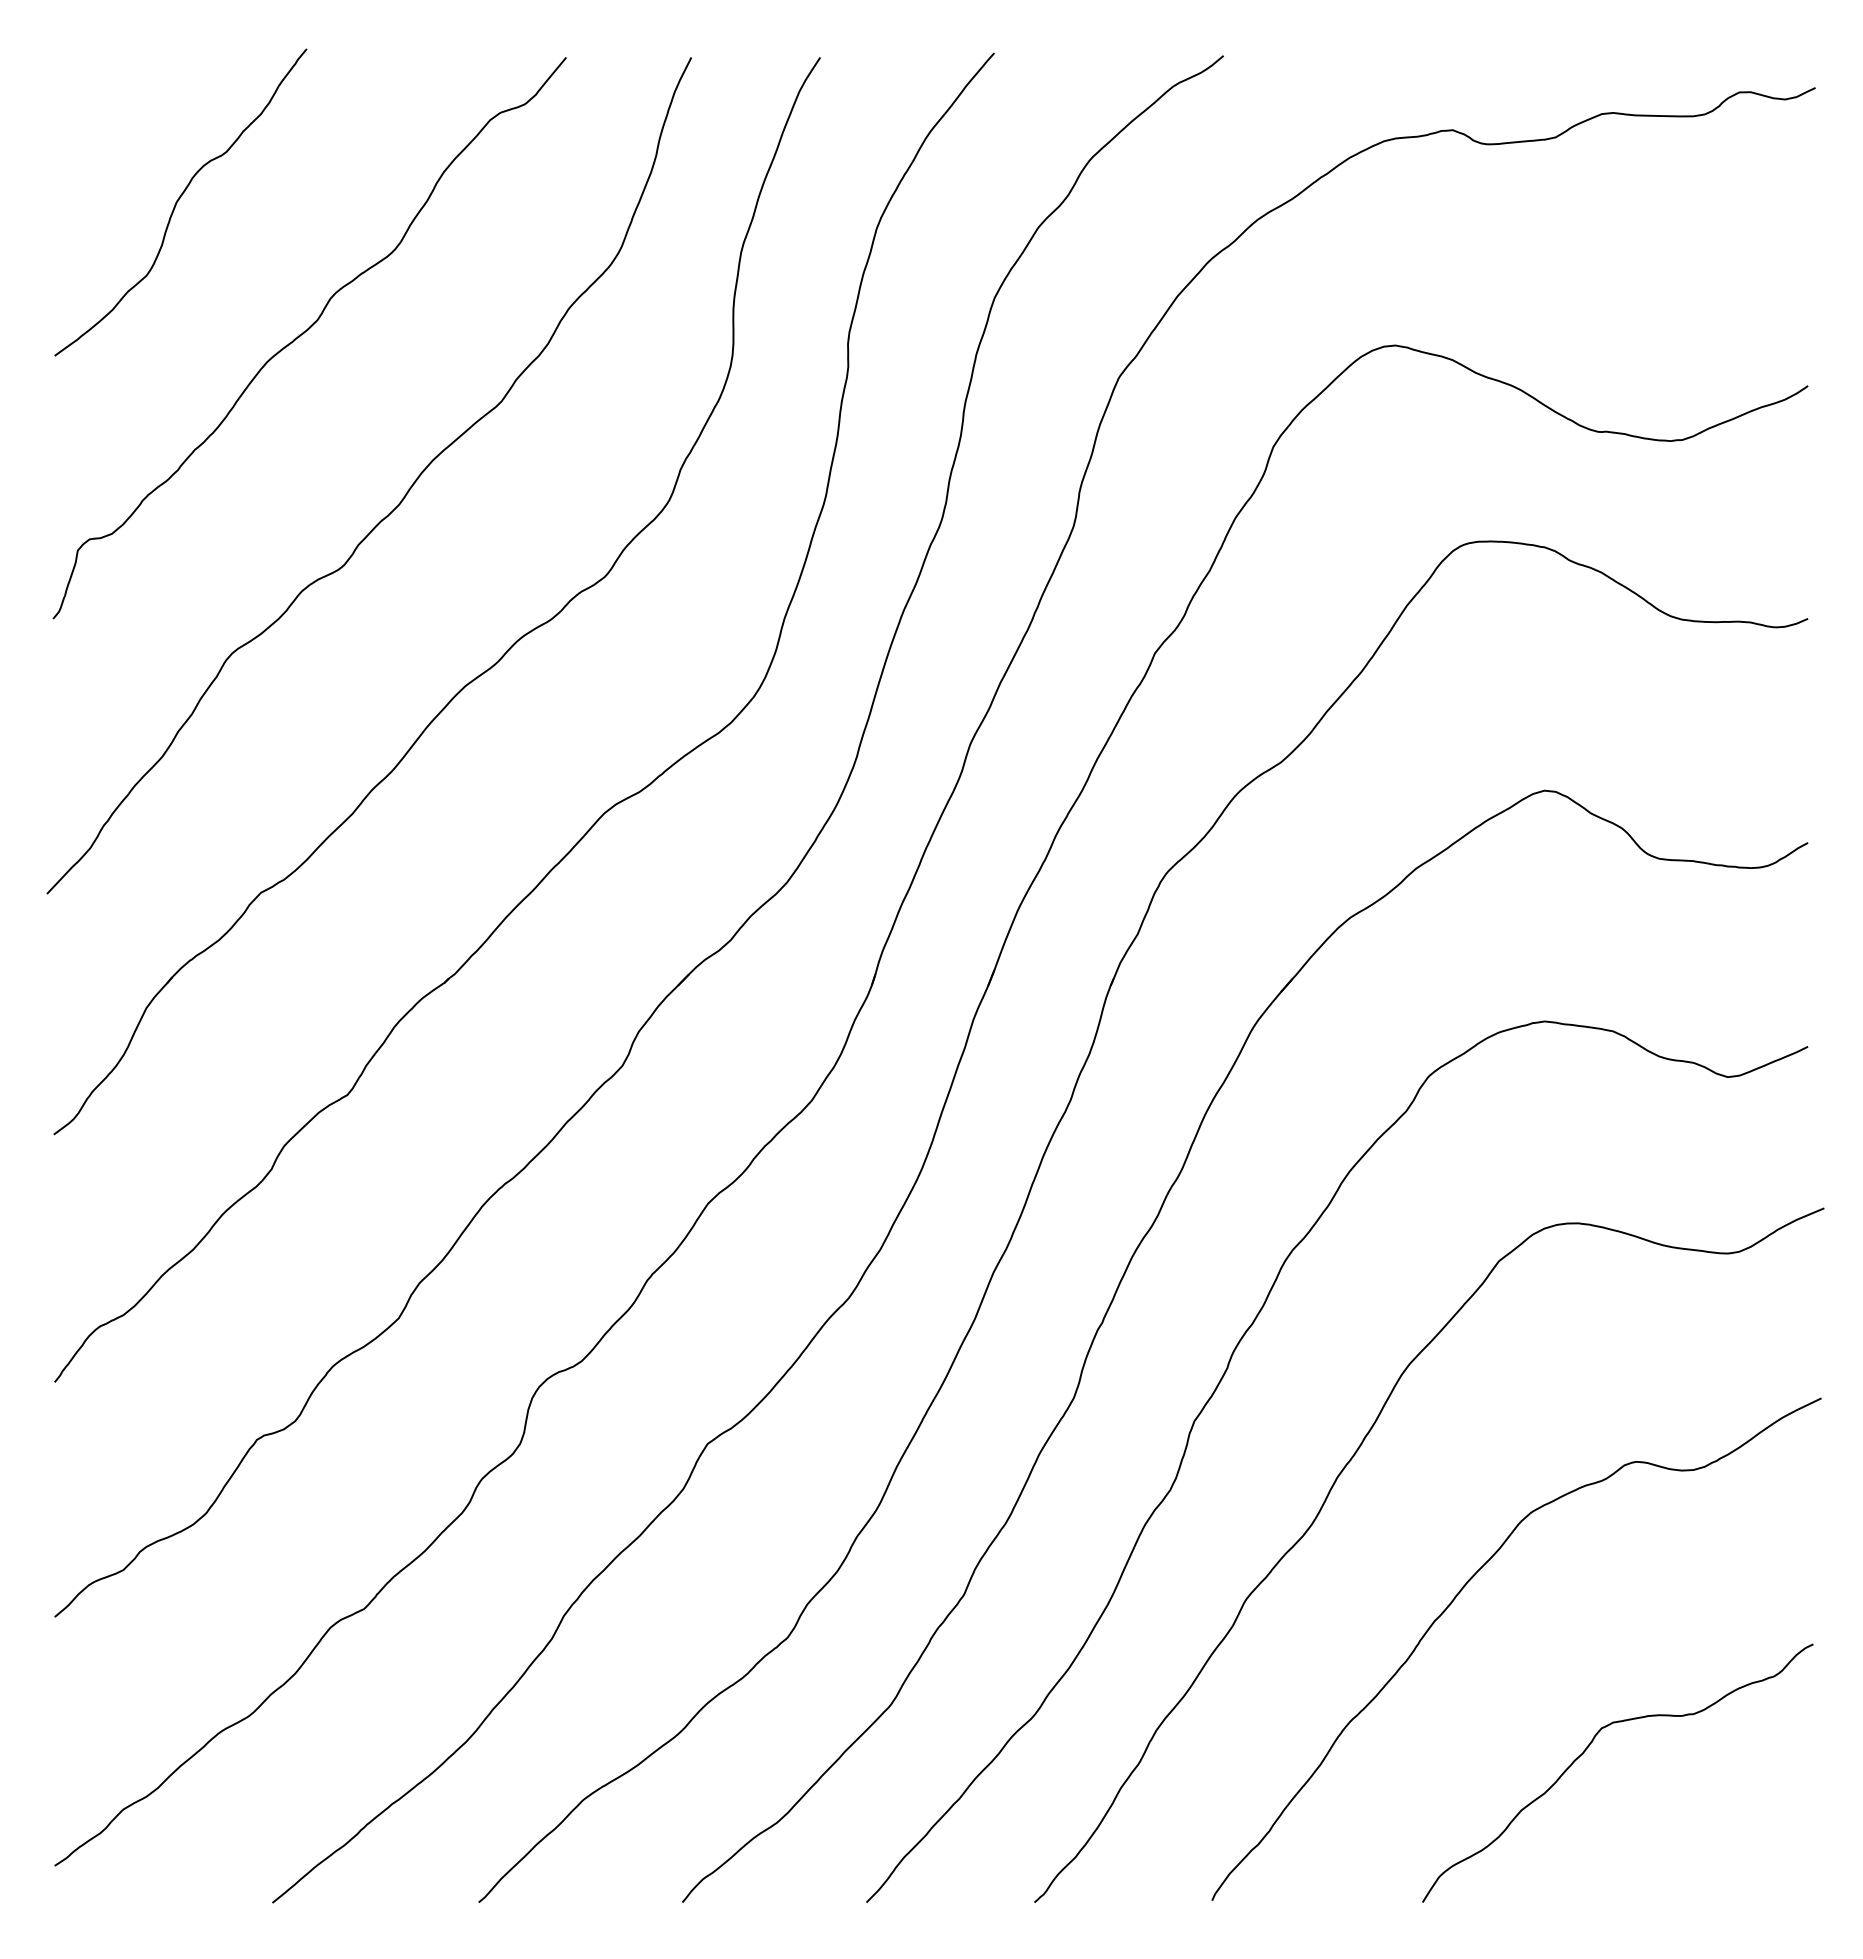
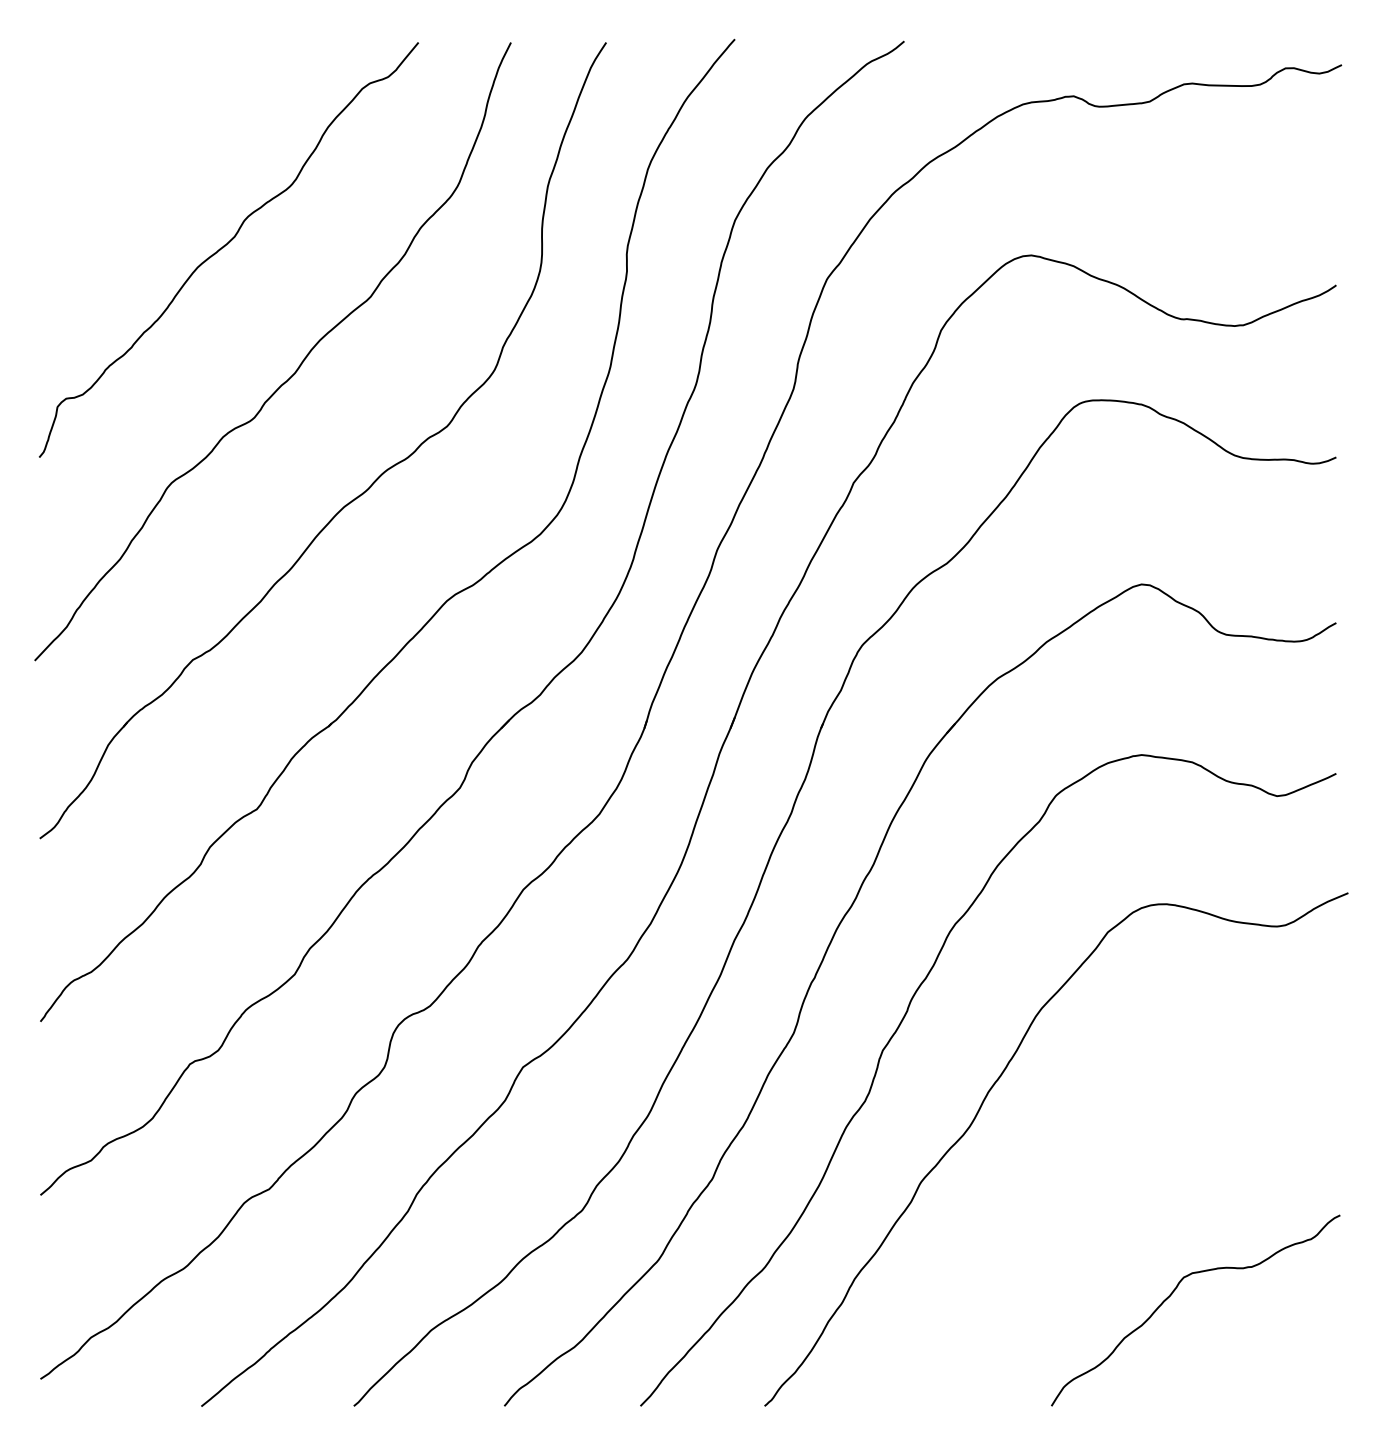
curve: (178, 201) -> (131, 148), removed
curve: (1454, 1600) -> (1075, 1182), removed

